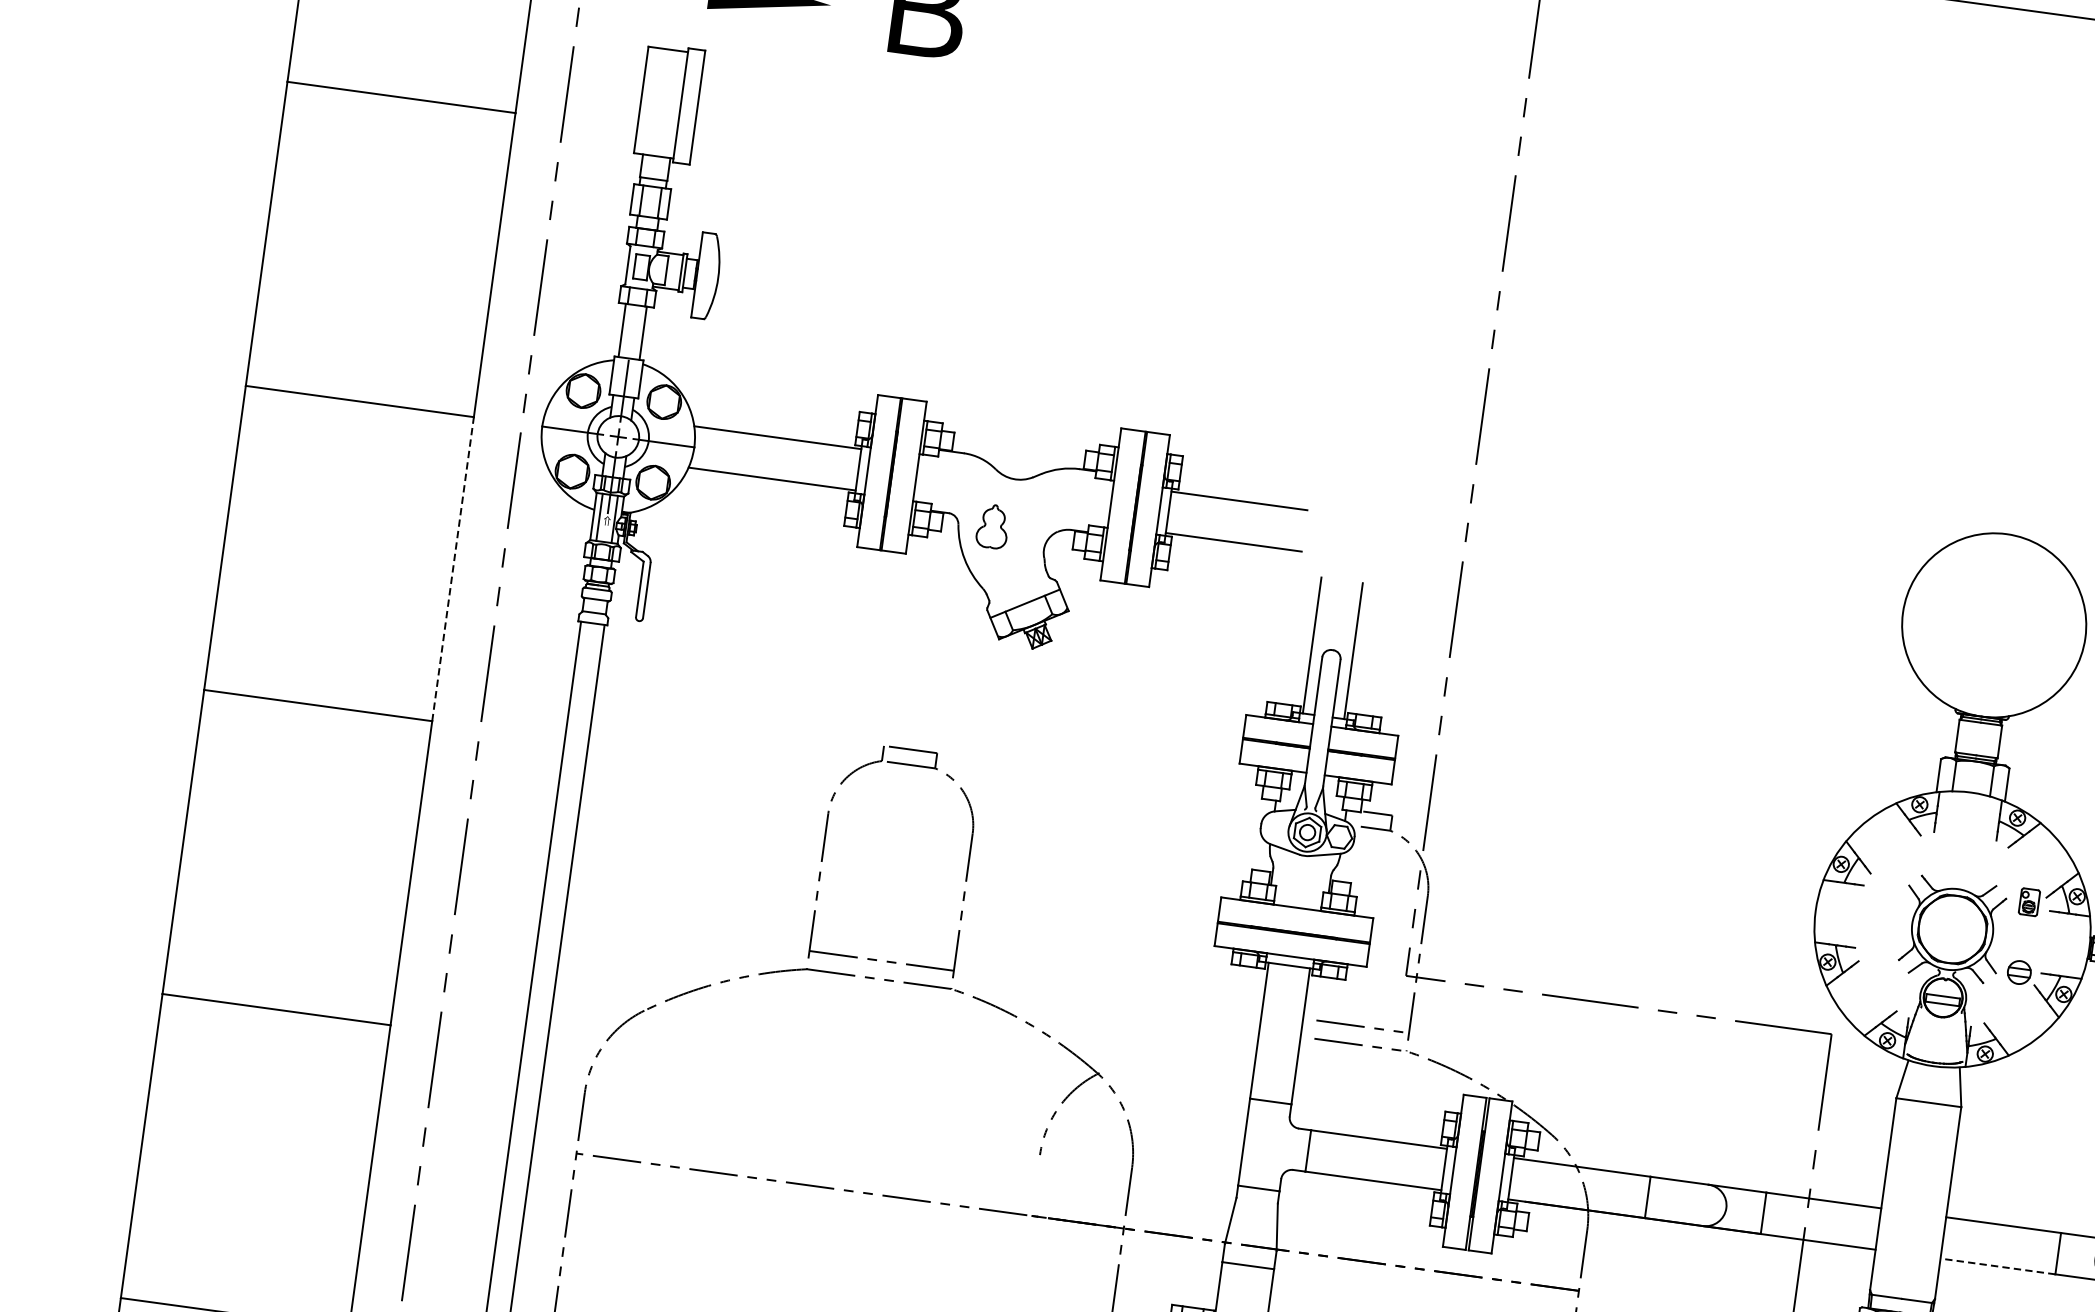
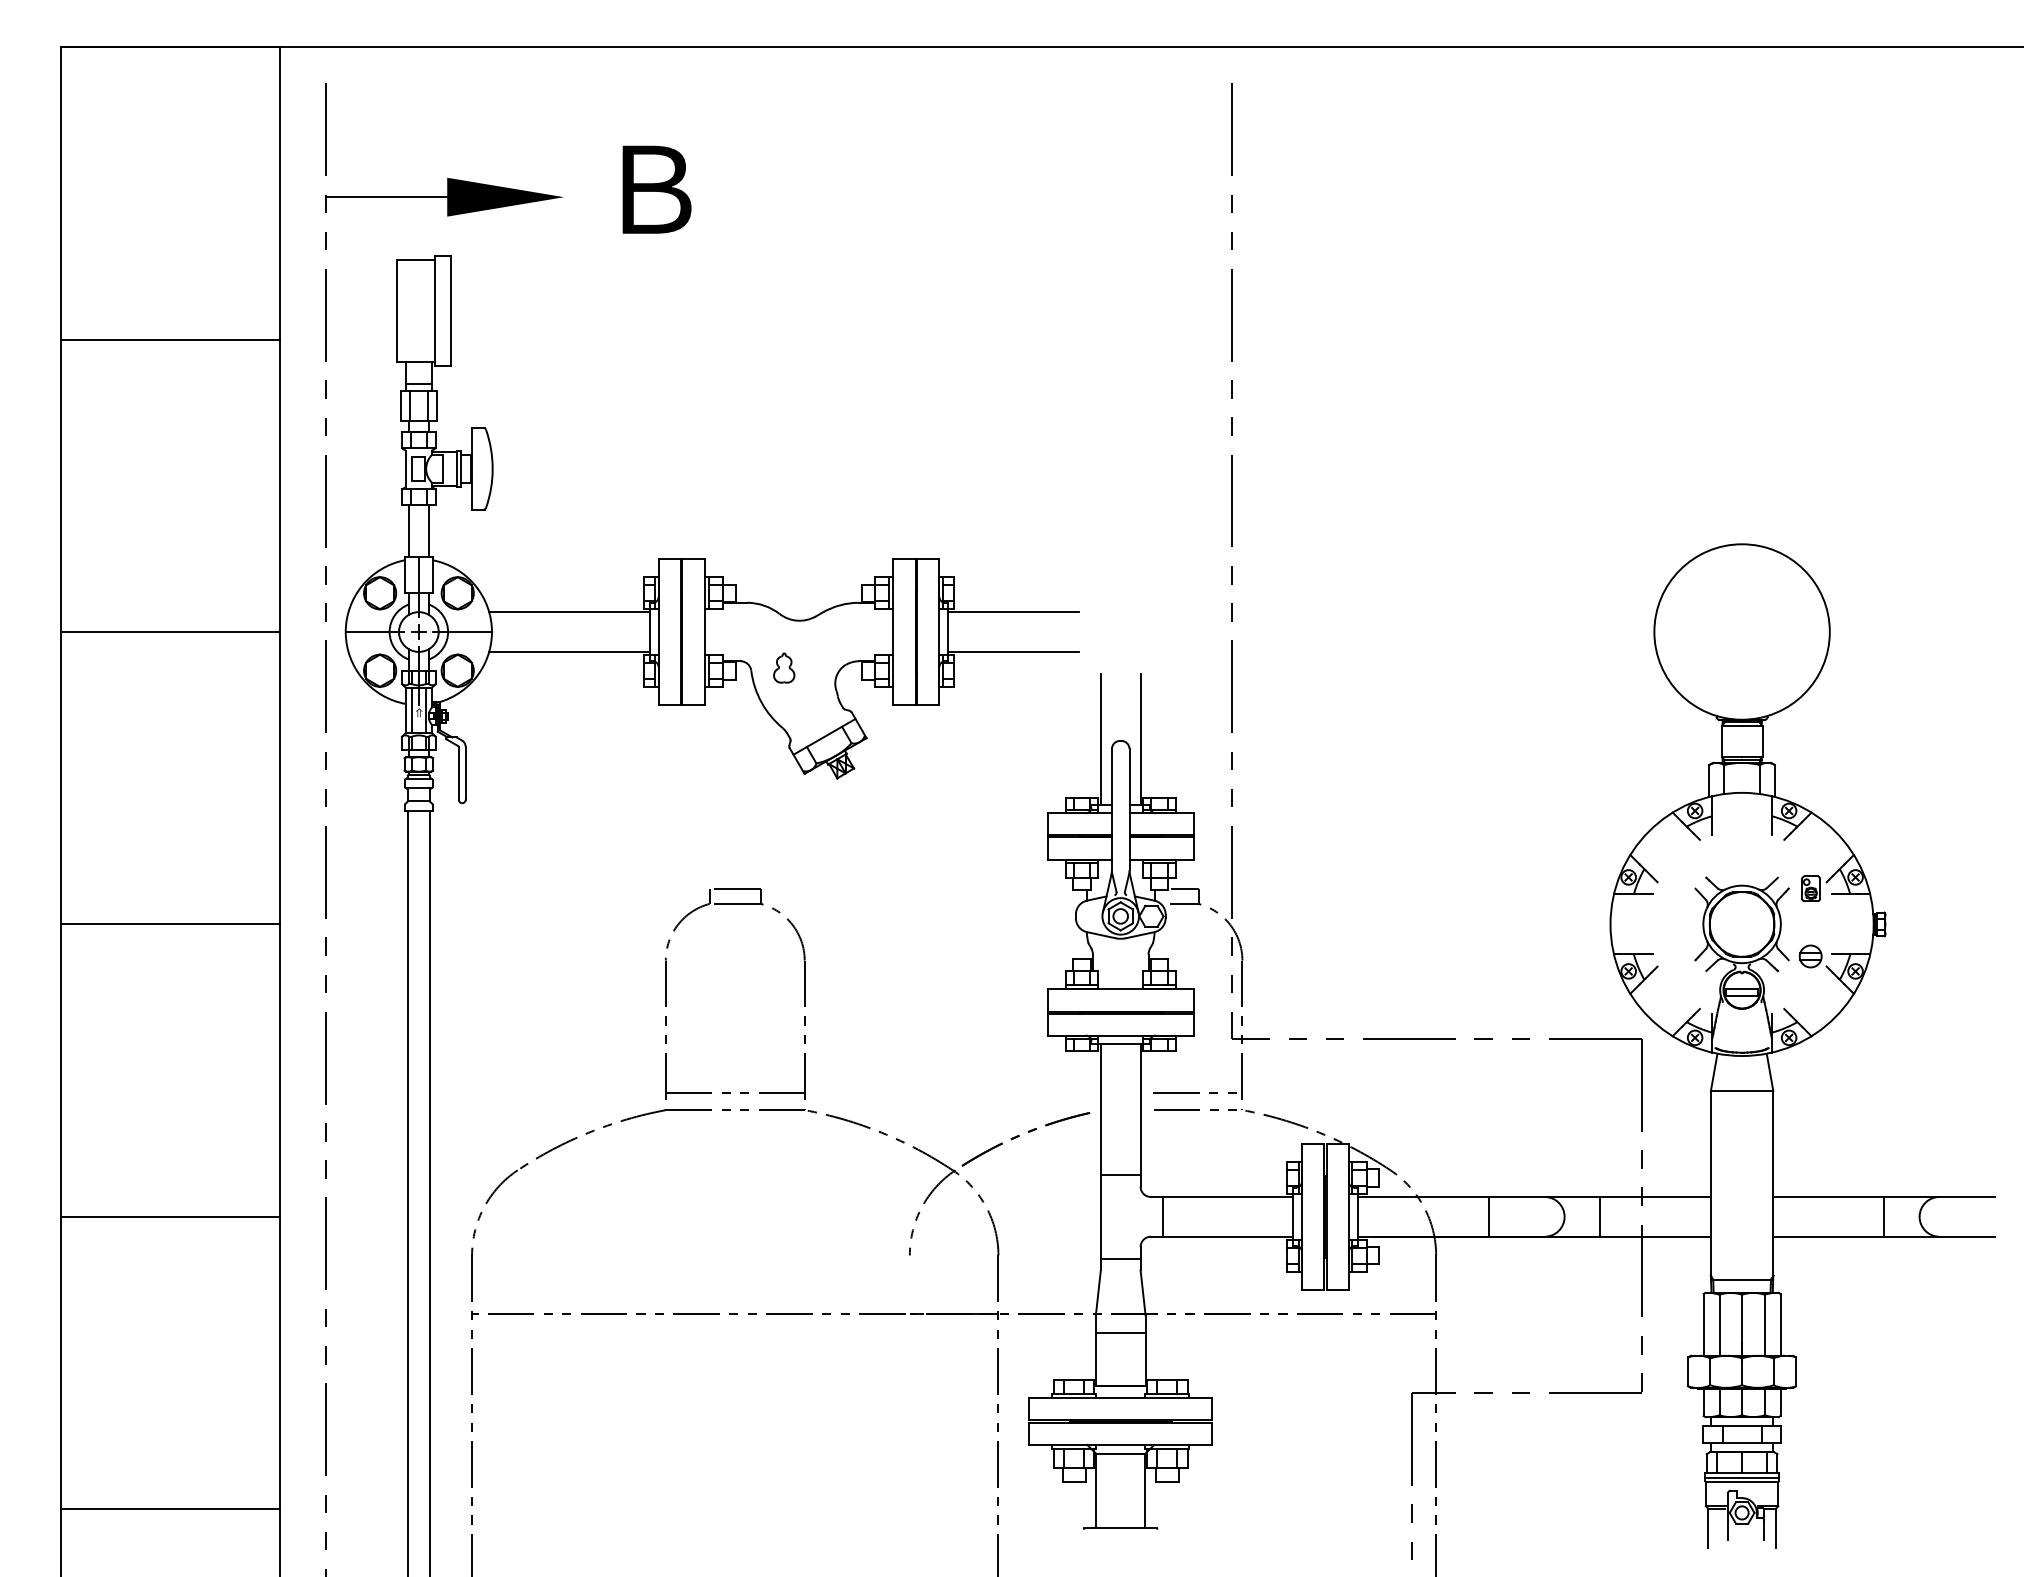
part: (993, 525) -> (784, 667), size x0.71
line: (452, 568) -> (279, 777), dashed -> solid
part: (1170, 1047) -> (1019, 1136), added
line: (1997, 1266) -> (1828, 1236), dashed -> solid

